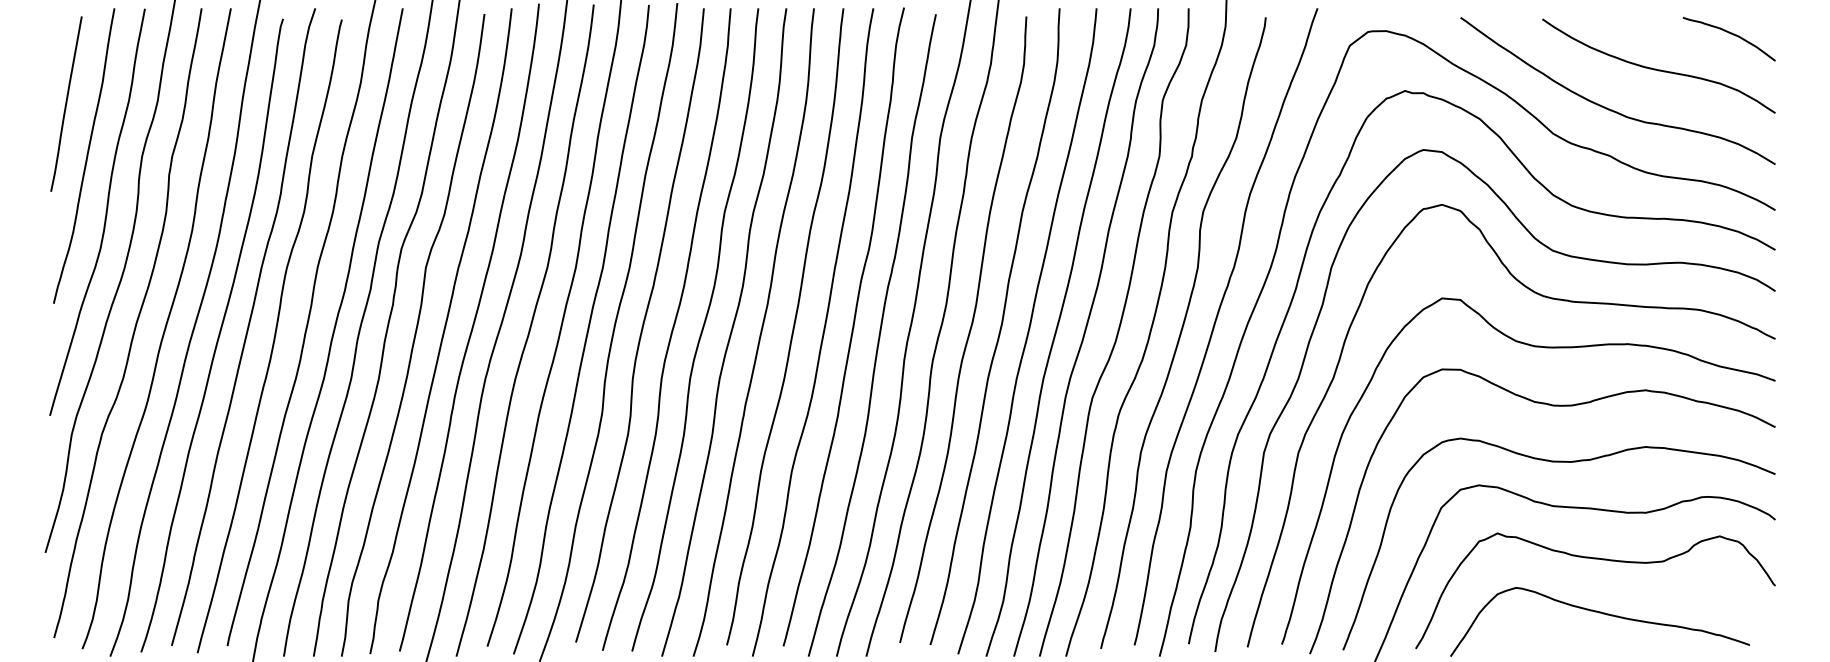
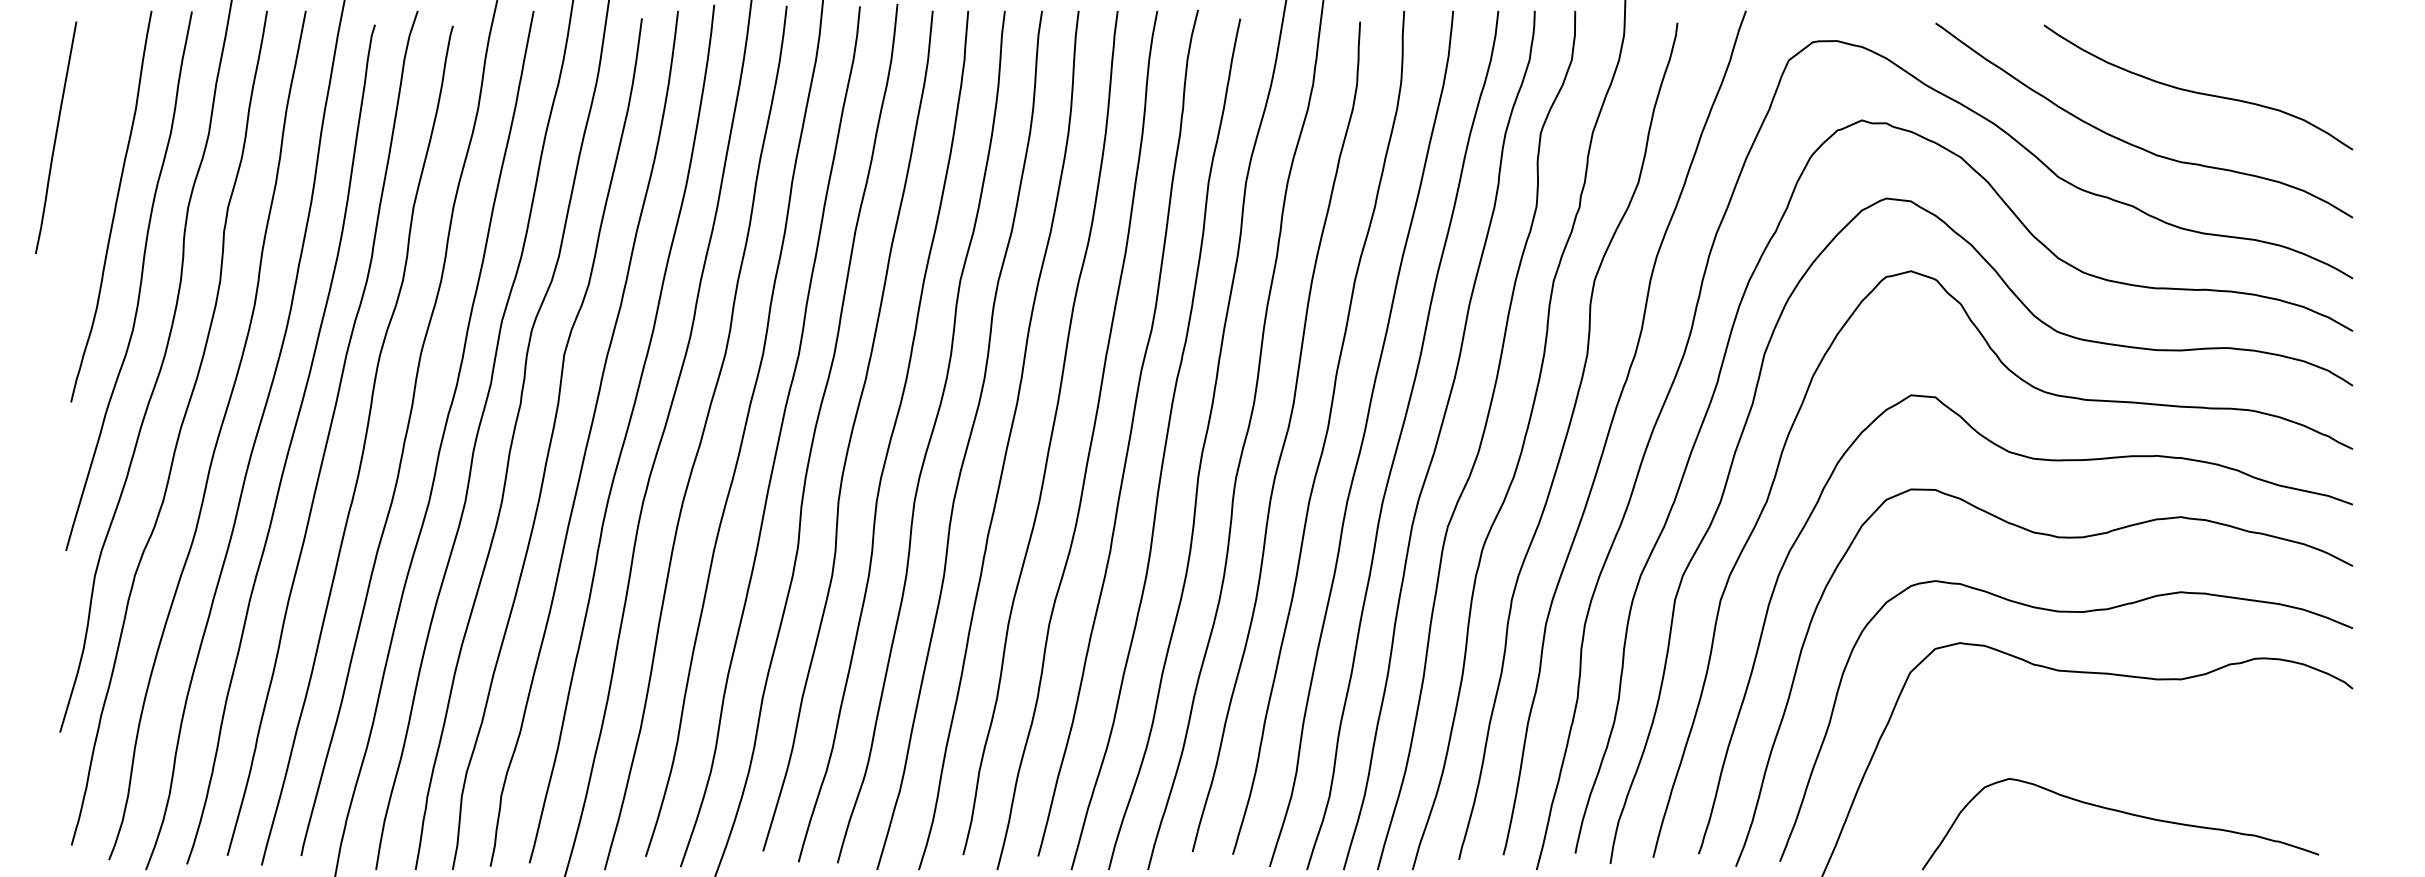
curve: (1730, 34) -> (2293, 45), removed
line: (66, 103) -> (56, 136), moved
curve: (1602, 560) -> (2123, 742), removed

